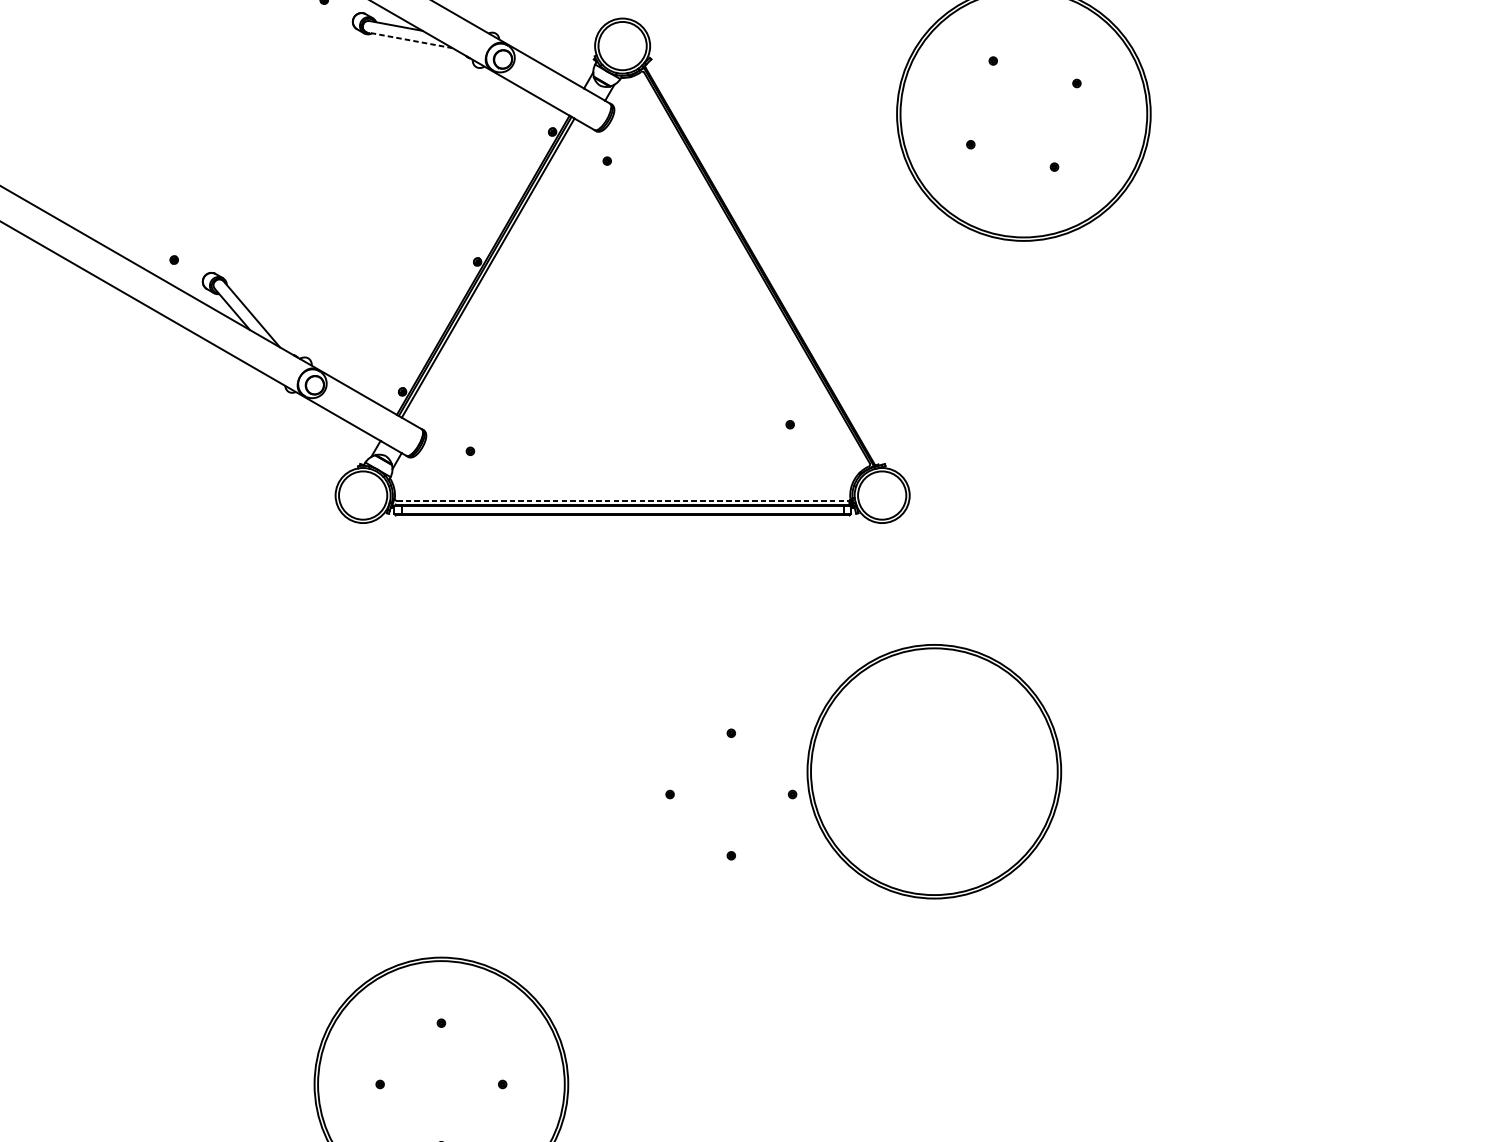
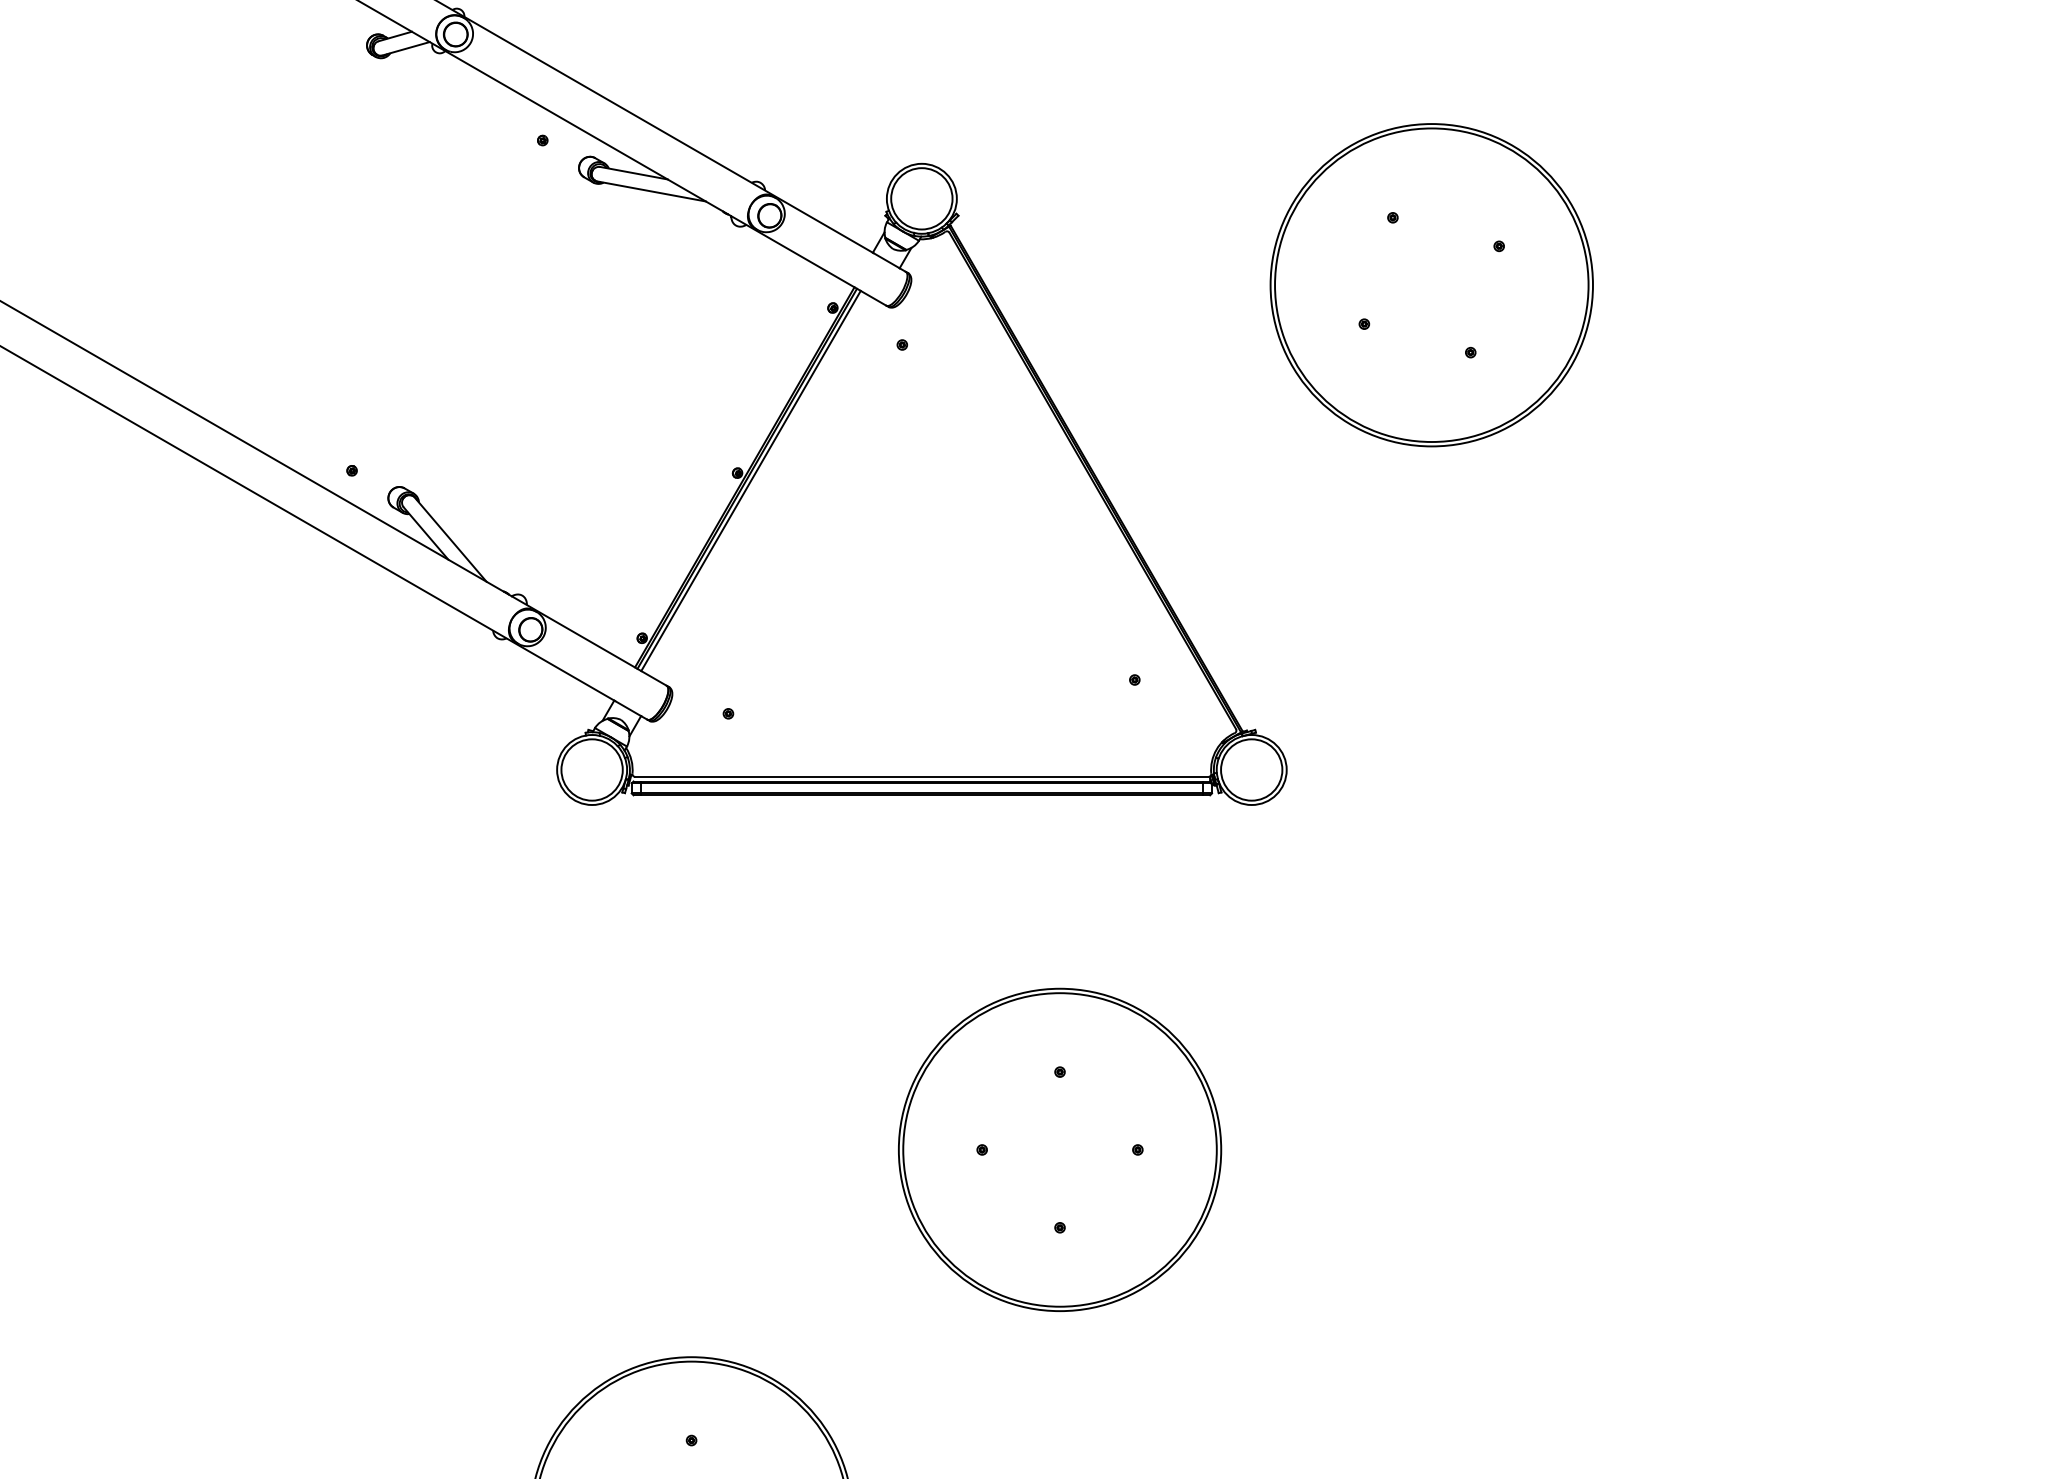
line: (409, 40) -> (651, 191), dashed -> solid
line: (622, 500) -> (921, 776), dashed -> solid
part: (934, 771) -> (1060, 1149), moved

